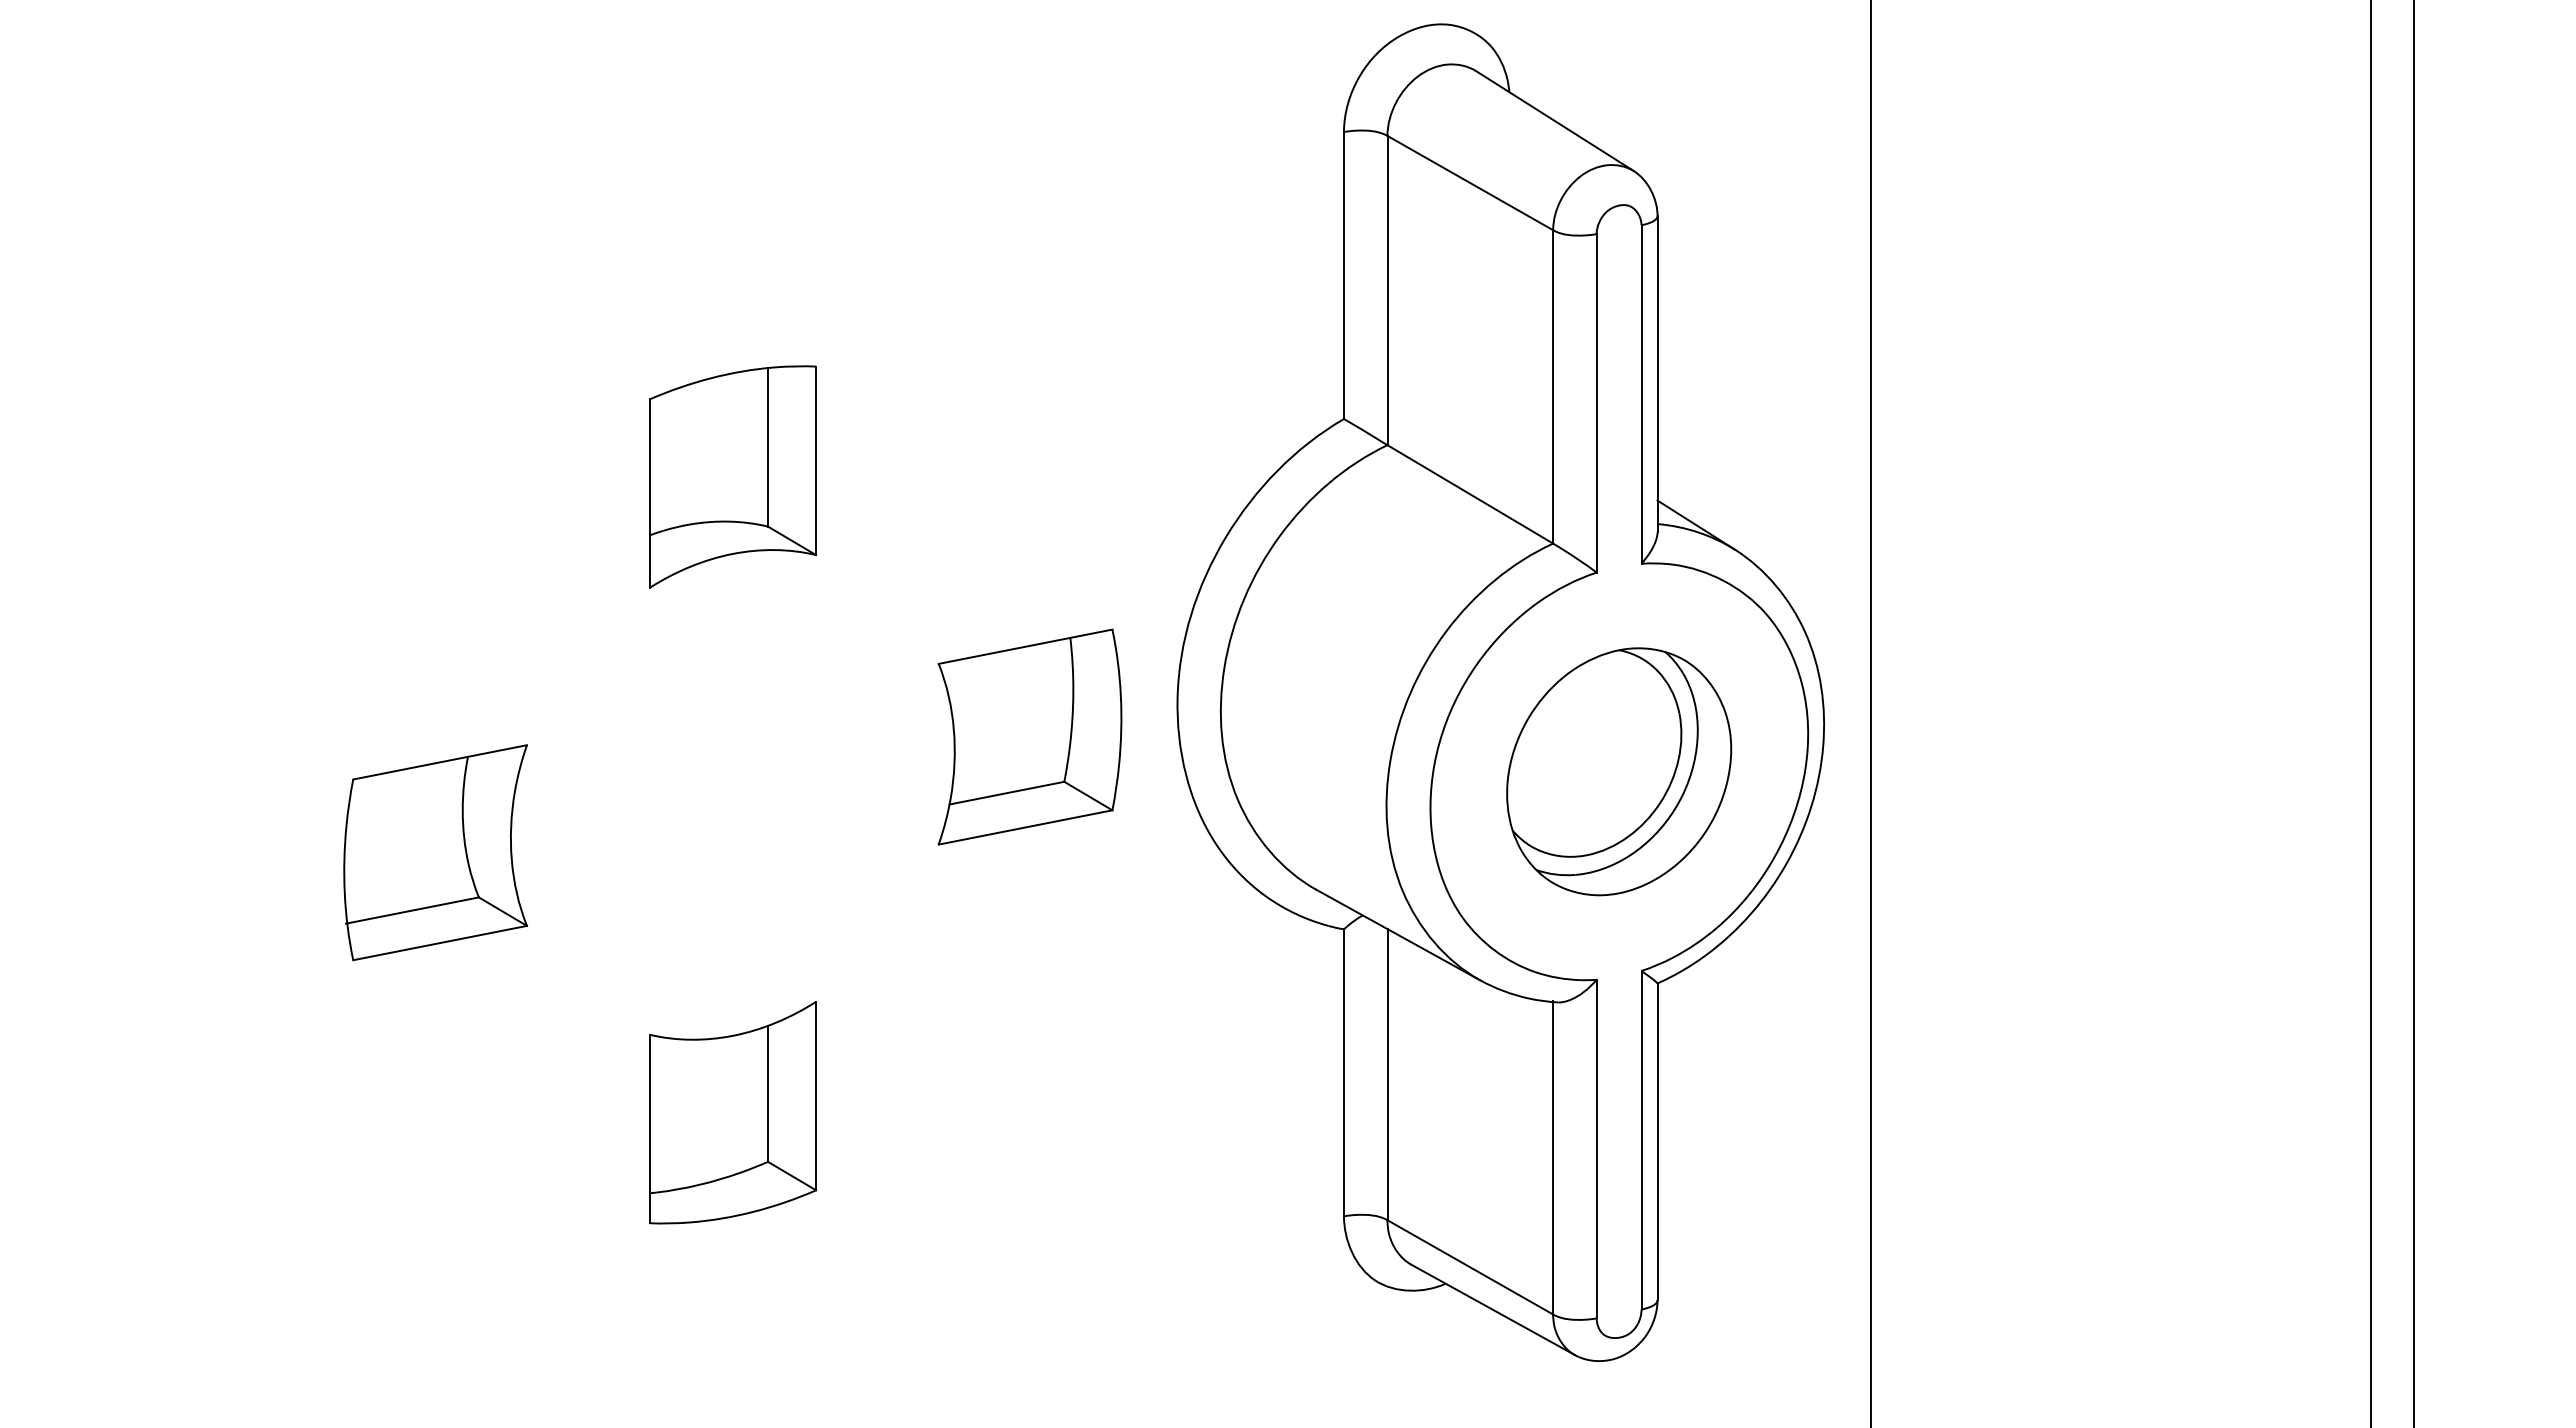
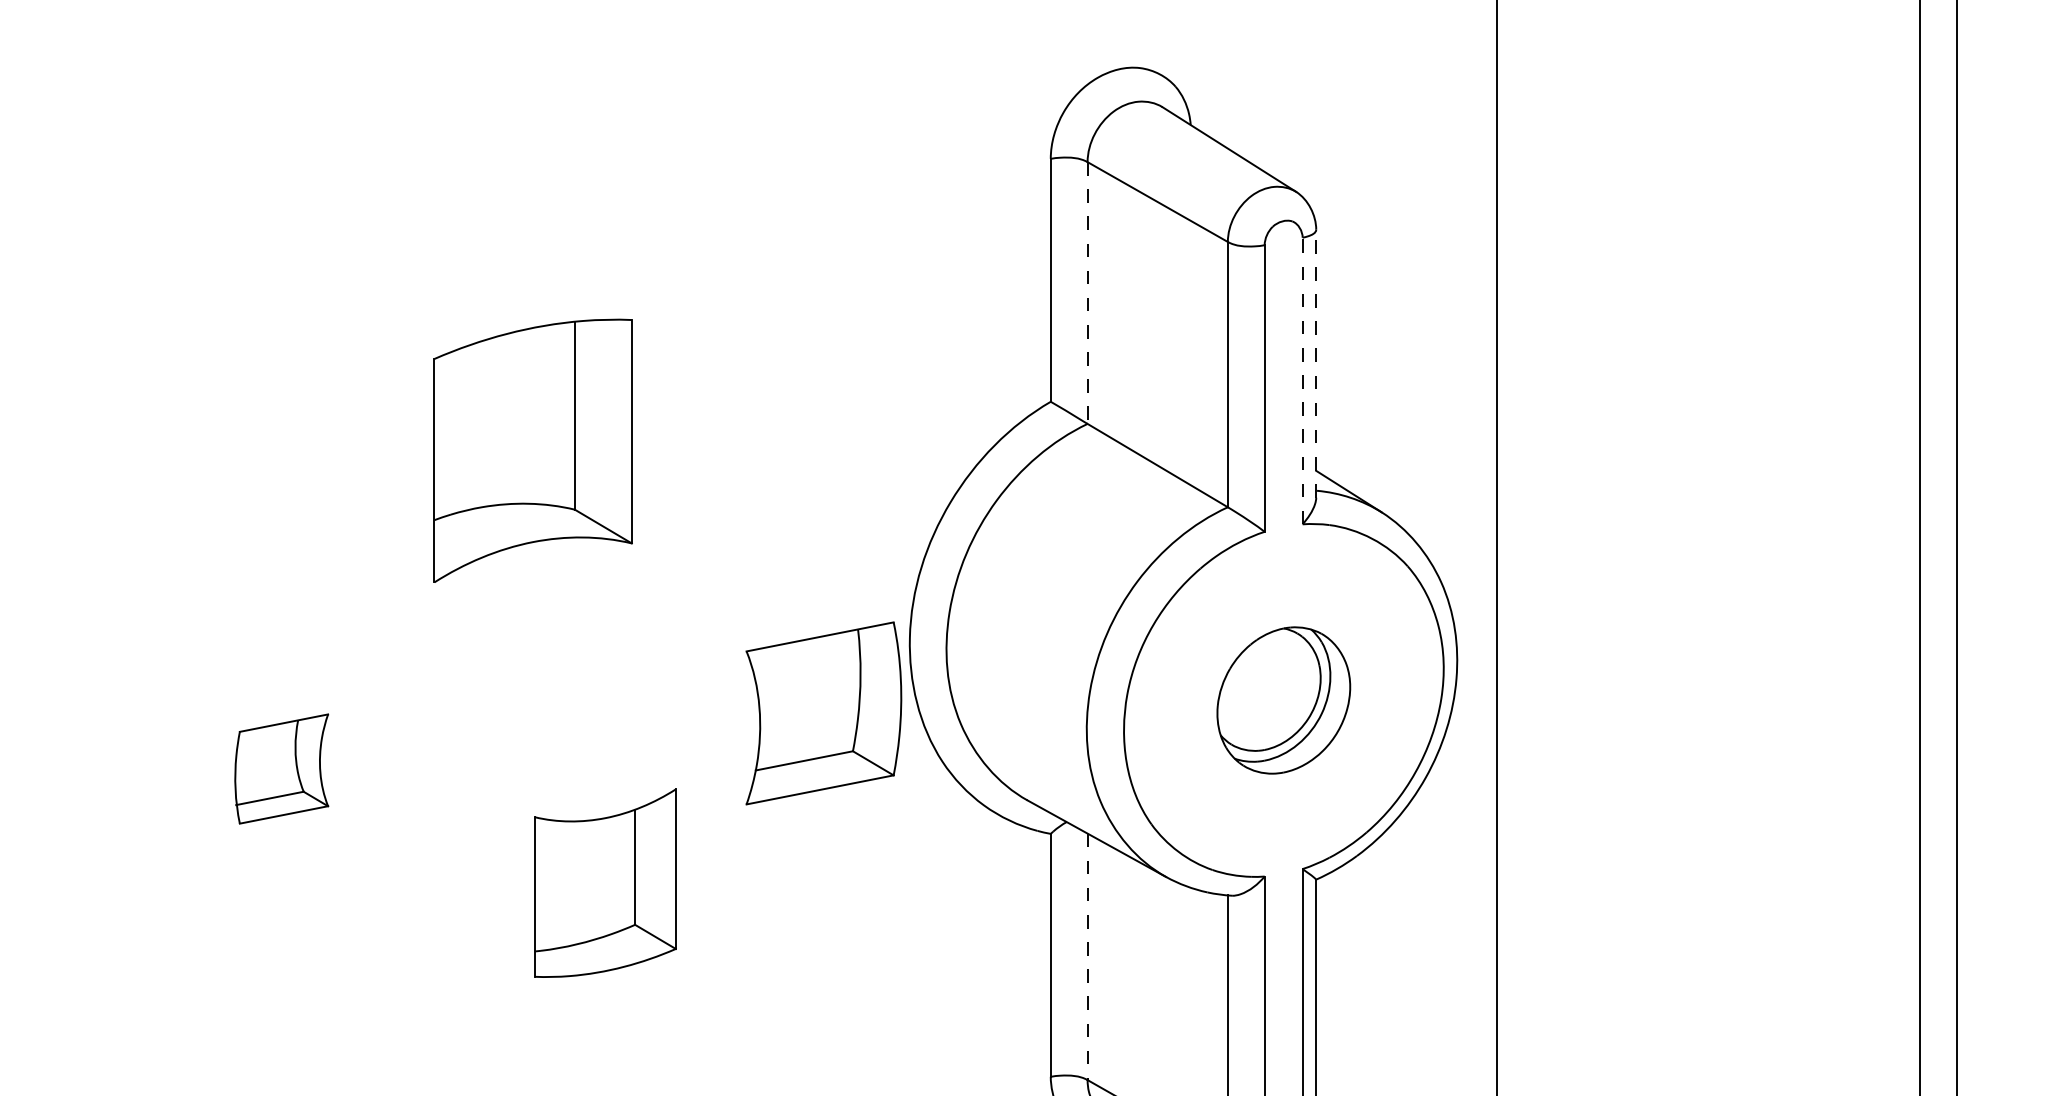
line: (1387, 290) -> (1087, 292), solid -> dashed
line: (1657, 373) -> (1316, 363), solid -> dashed
line: (1641, 394) -> (1302, 381), solid -> dashed
part: (733, 476) -> (533, 450), size x1.4
part: (1029, 736) -> (823, 712), moved
part: (1619, 771) -> (1284, 700), size x0.7
part: (435, 852) -> (281, 768), size x0.6
line: (1387, 1074) -> (1087, 956), solid -> dashed
part: (733, 1112) -> (605, 883), moved

